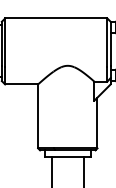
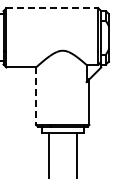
line: (56, 18) -> (52, 8), solid -> dashed
line: (38, 116) -> (36, 96), solid -> dashed

